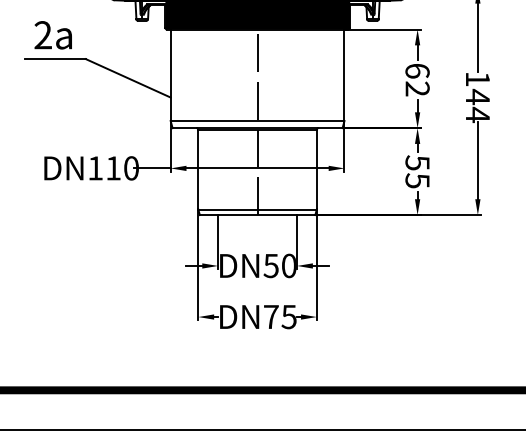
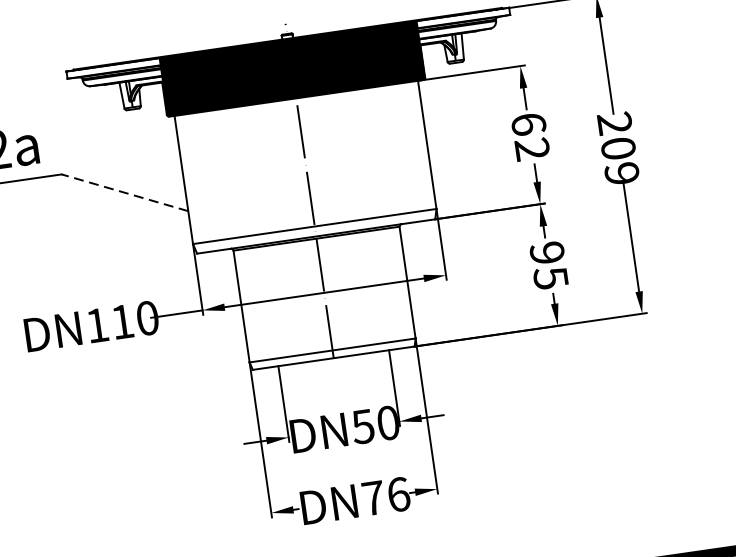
line: (128, 78) -> (125, 192), solid -> dashed
text: (477, 97) -> (618, 149), 144 -> 209
text: (417, 162) -> (547, 252), 55 -> 95
text: (288, 316) -> (397, 494), DN75 -> DN76

